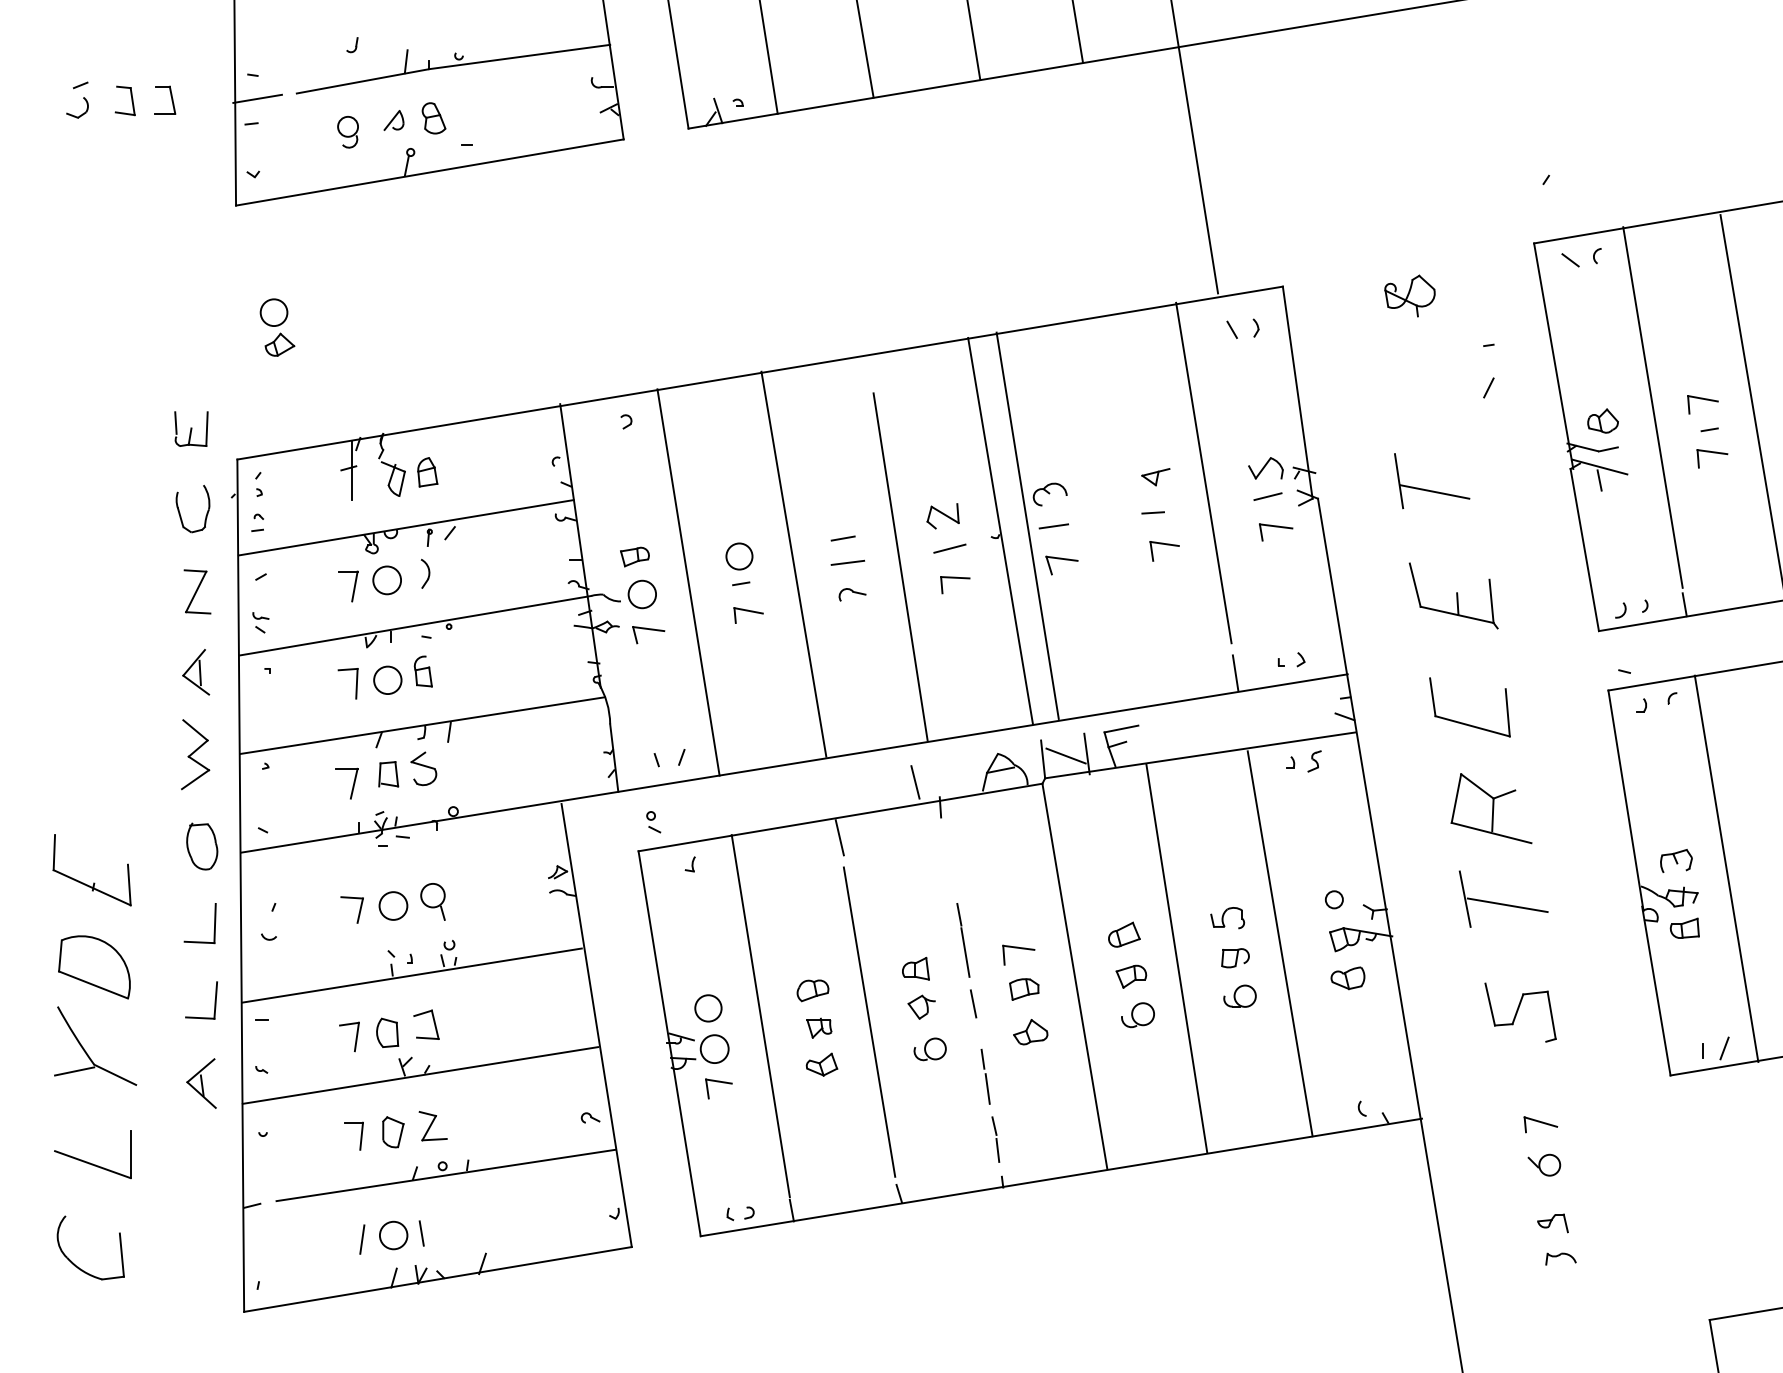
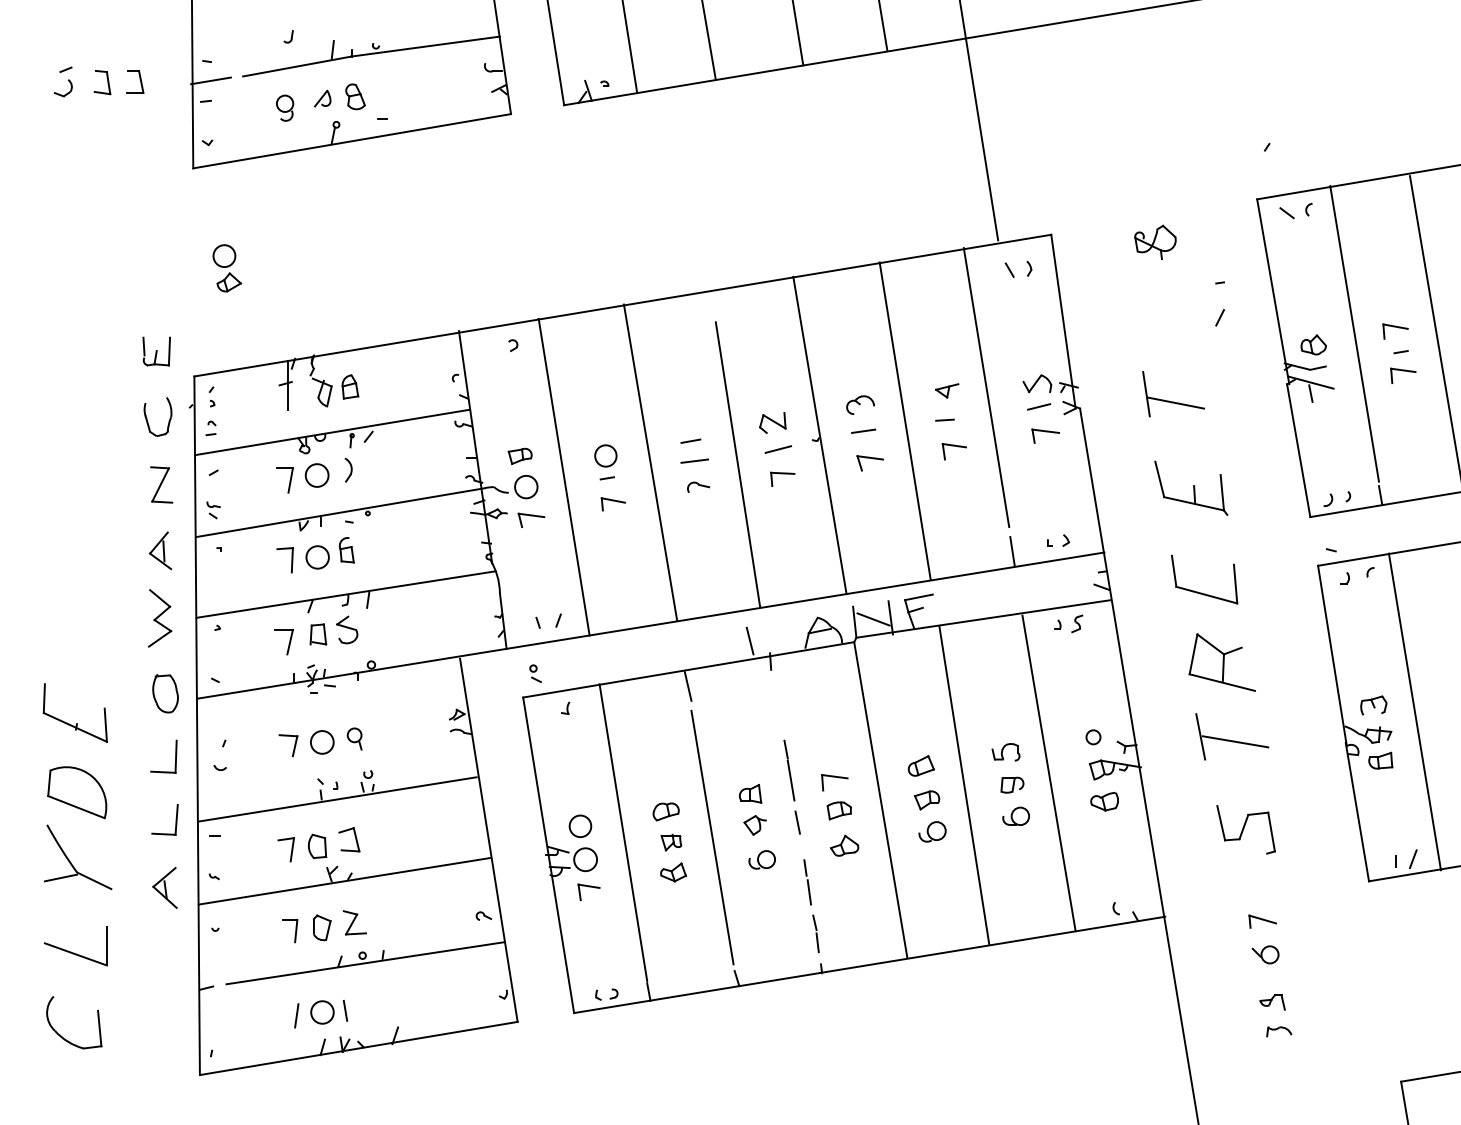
line: (1026, 525) -> (904, 420), moved
part: (432, 901) -> (354, 738), size x0.71

